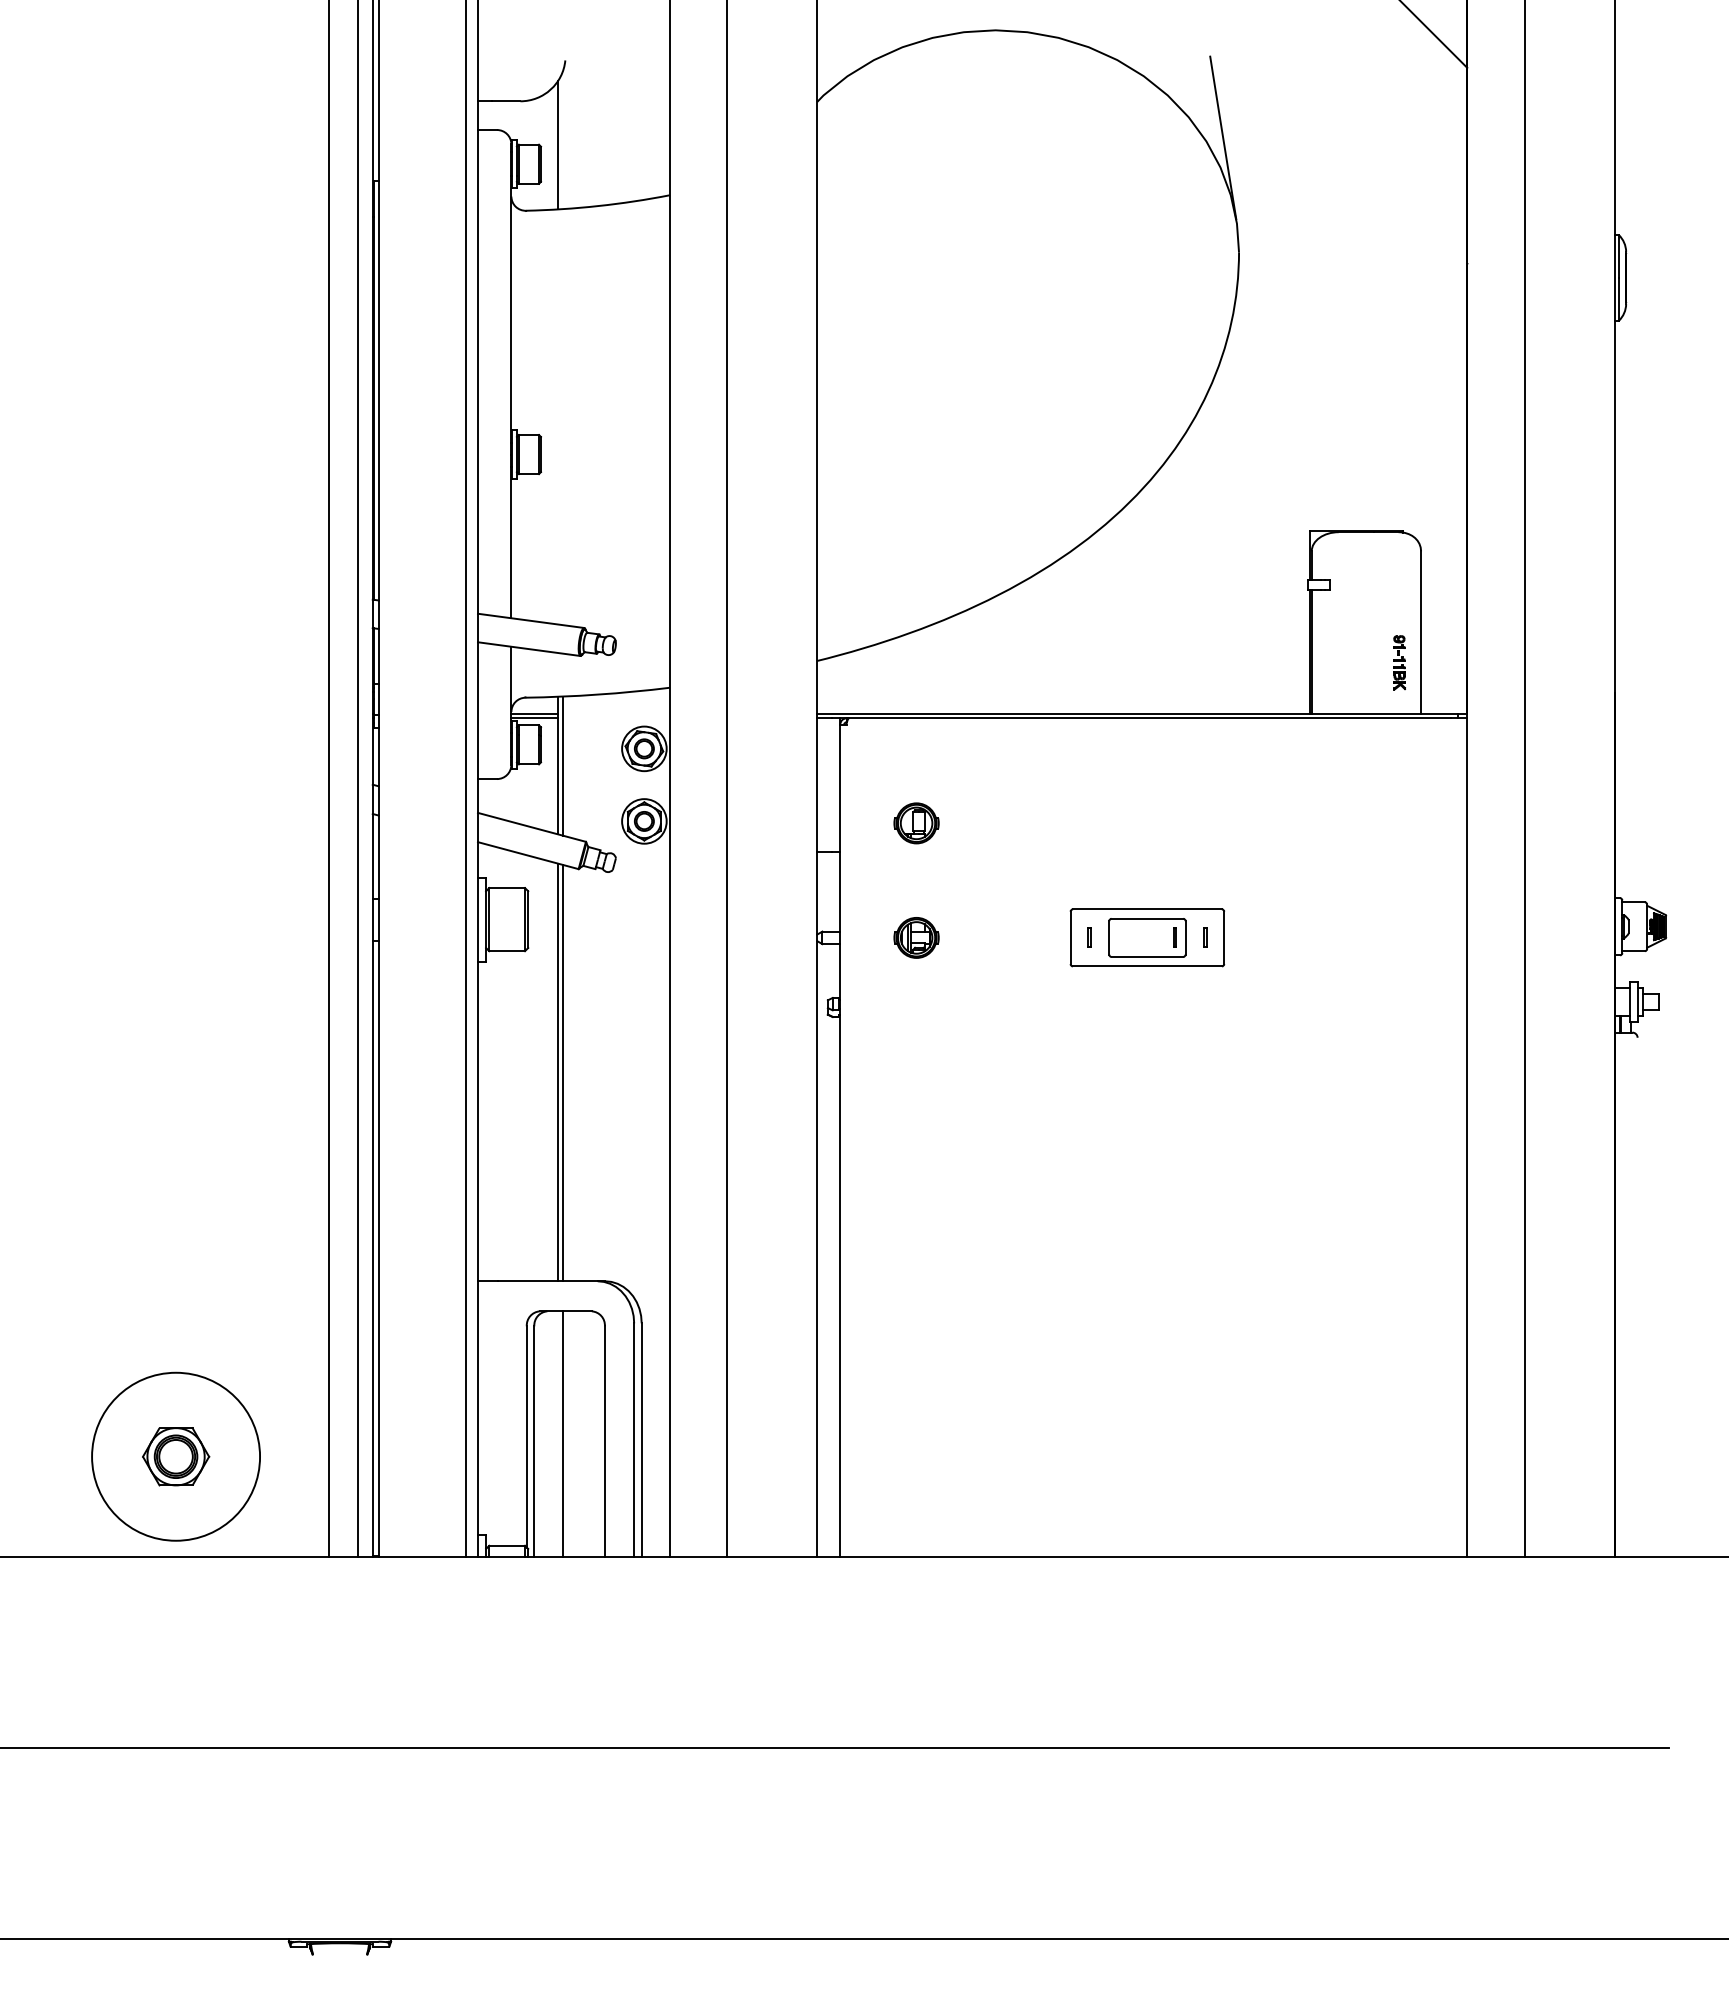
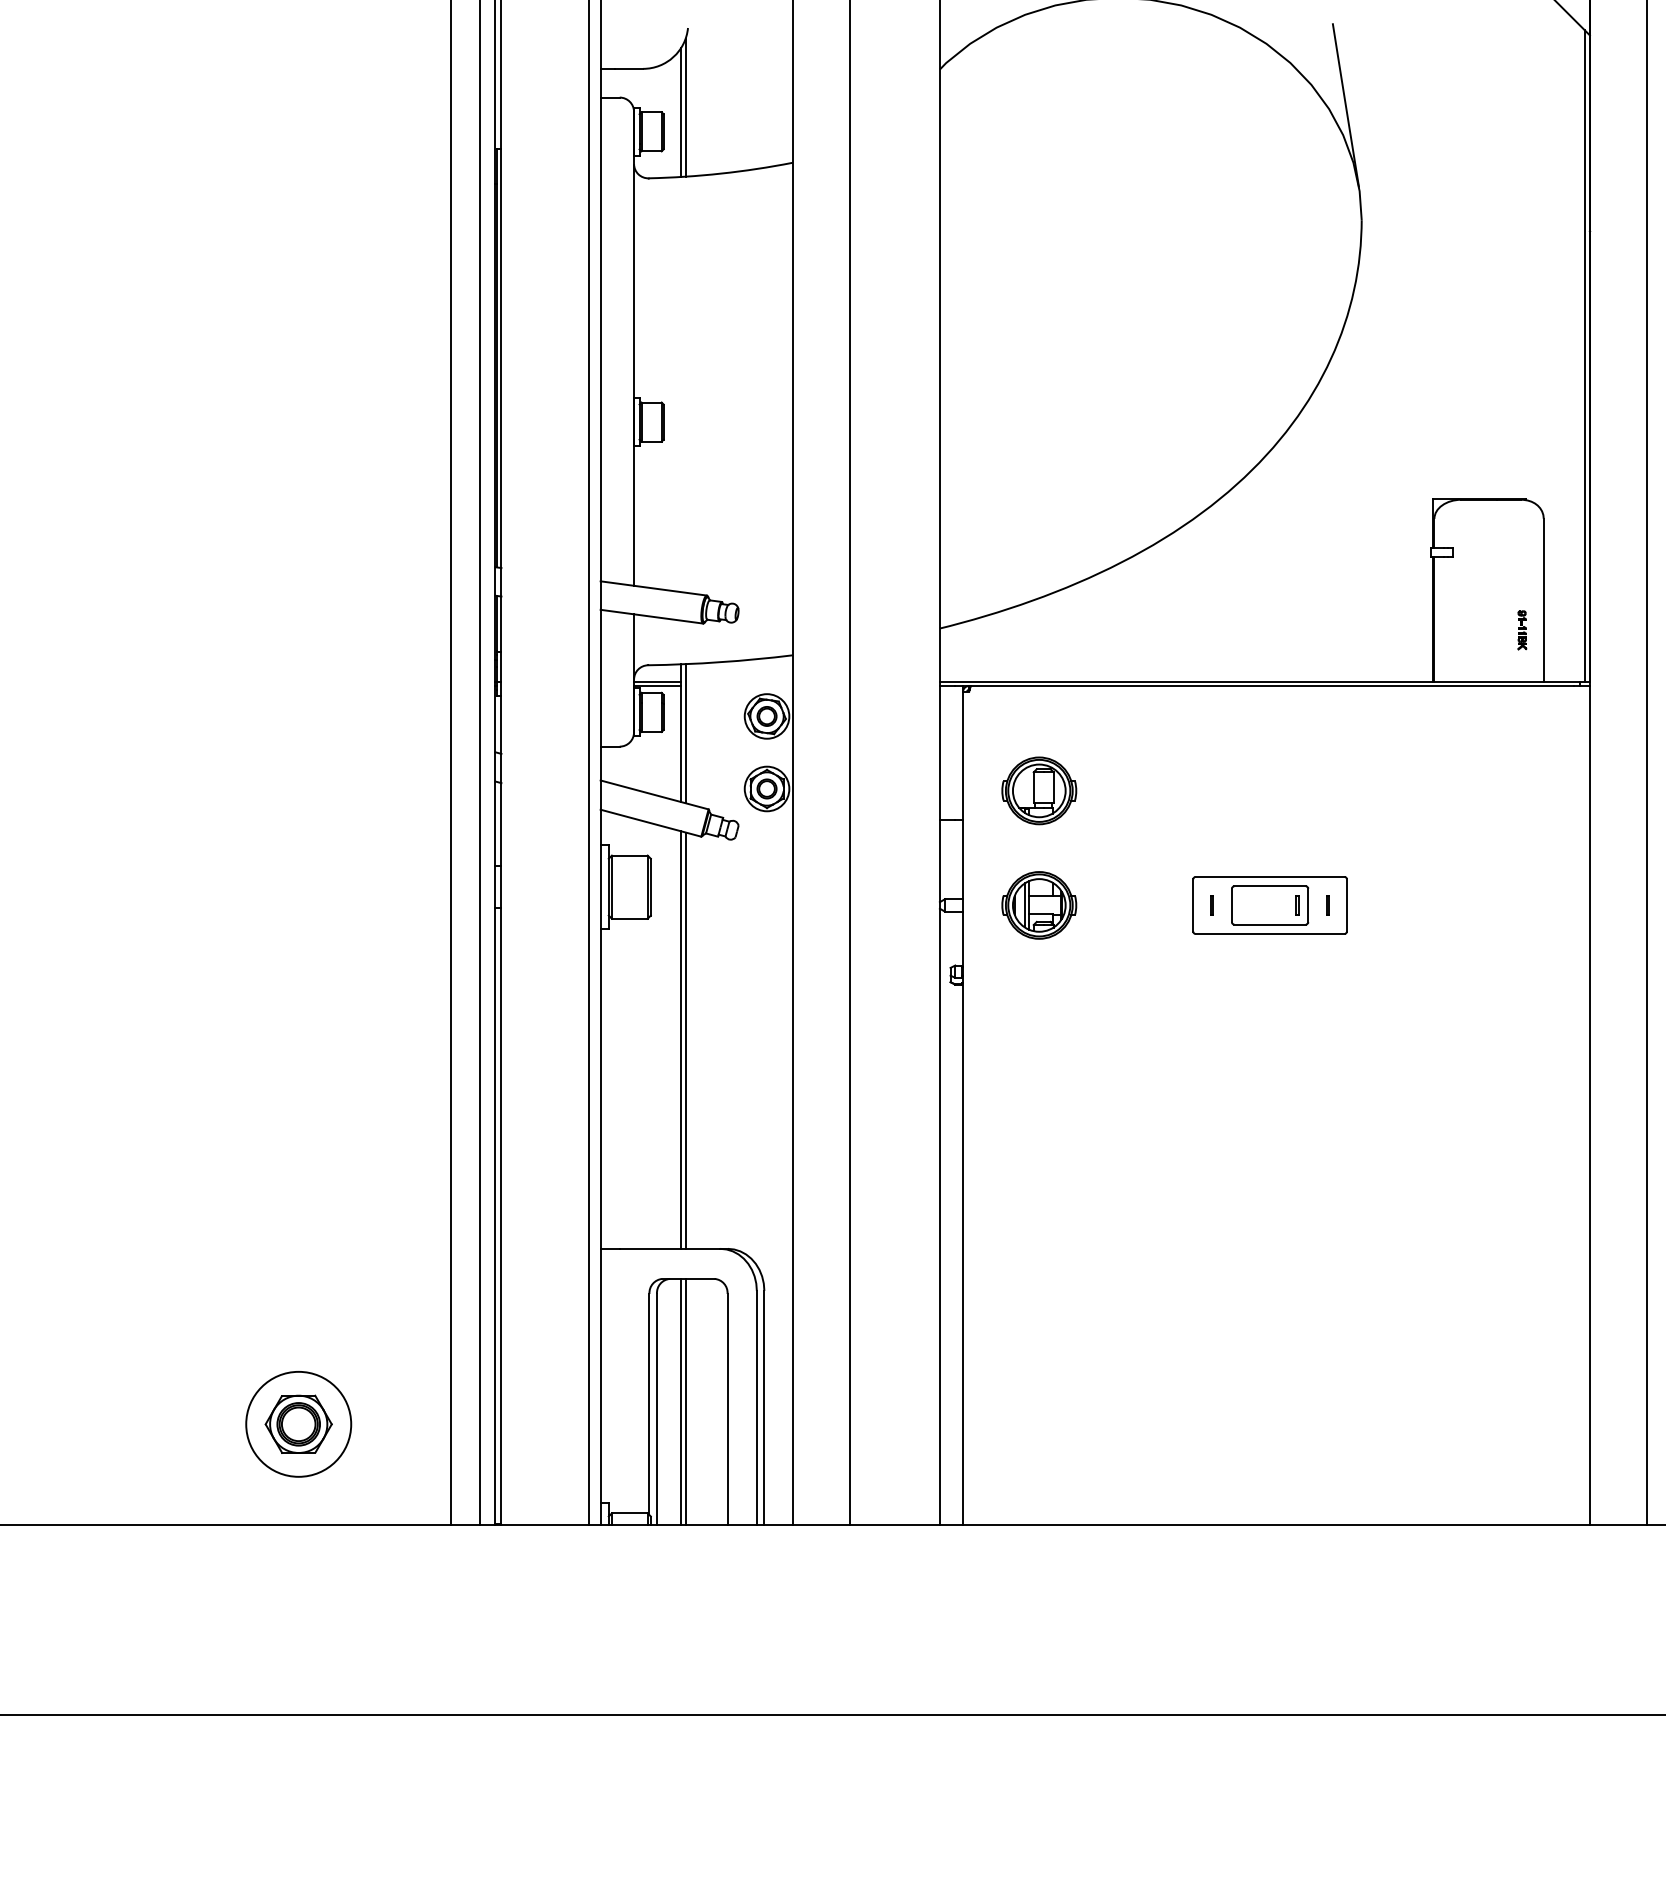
line: (563, 140) -> (686, 108), added
line: (1462, 388) -> (1585, 356), added
part: (1399, 662) -> (1522, 630), size x0.71
part: (916, 823) -> (1039, 791), size x1.67
part: (916, 937) -> (1039, 905), size x1.67
line: (558, 1434) -> (681, 1402), added
circle: (175, 1456) -> (298, 1424), size x0.62

